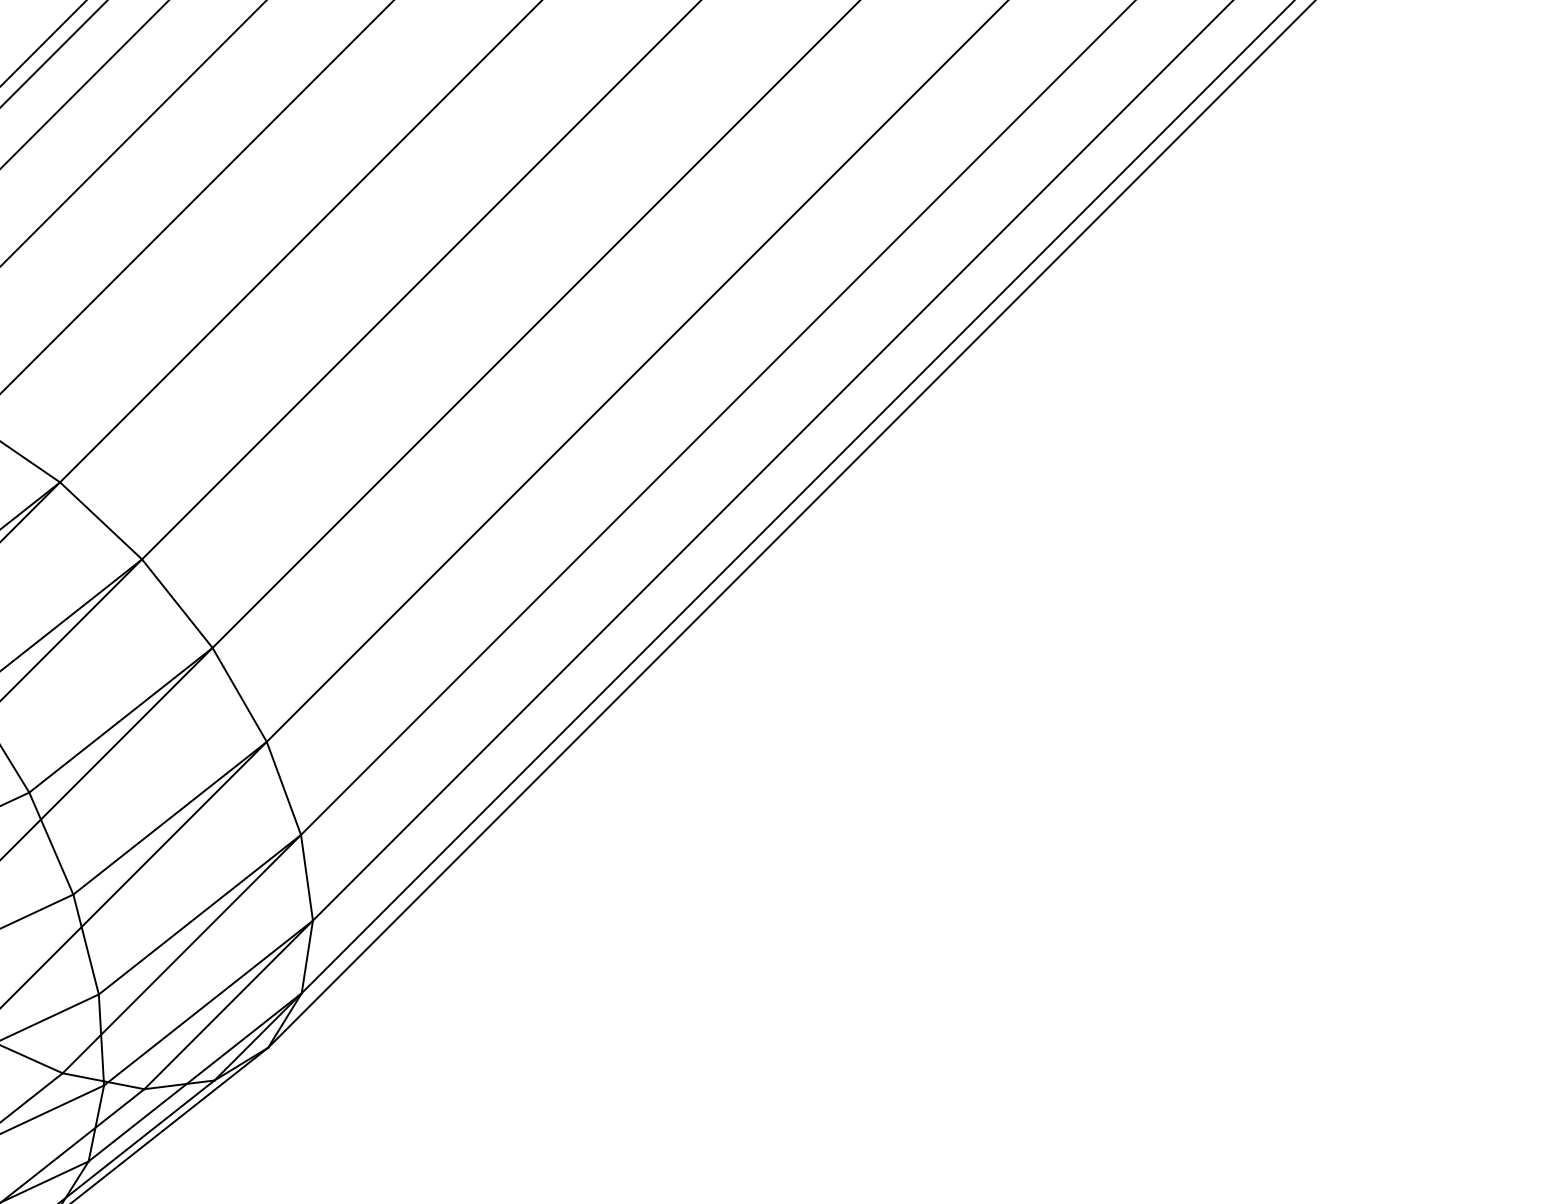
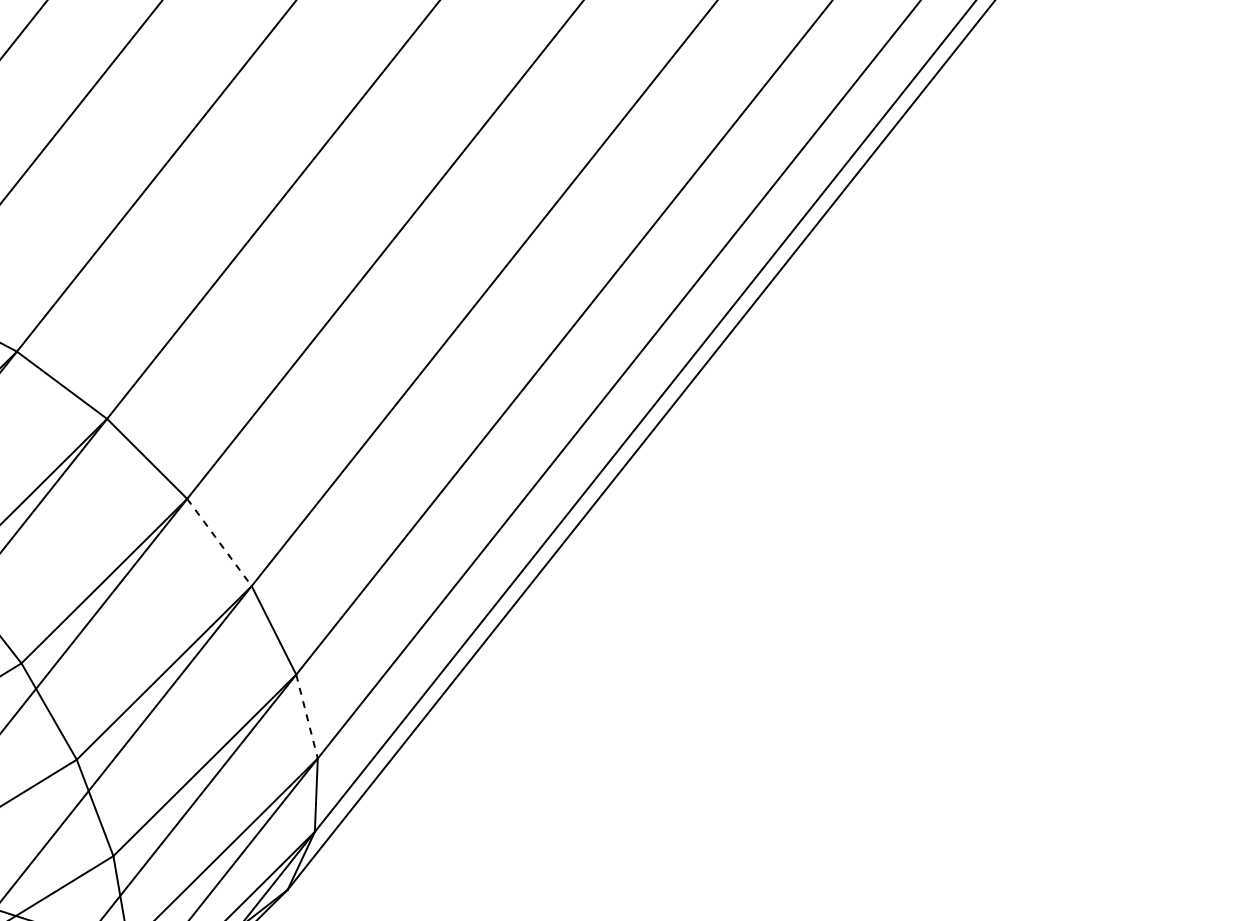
line: (239, 695) -> (219, 543), solid -> dashed
line: (307, 878) -> (307, 717), solid -> dashed

